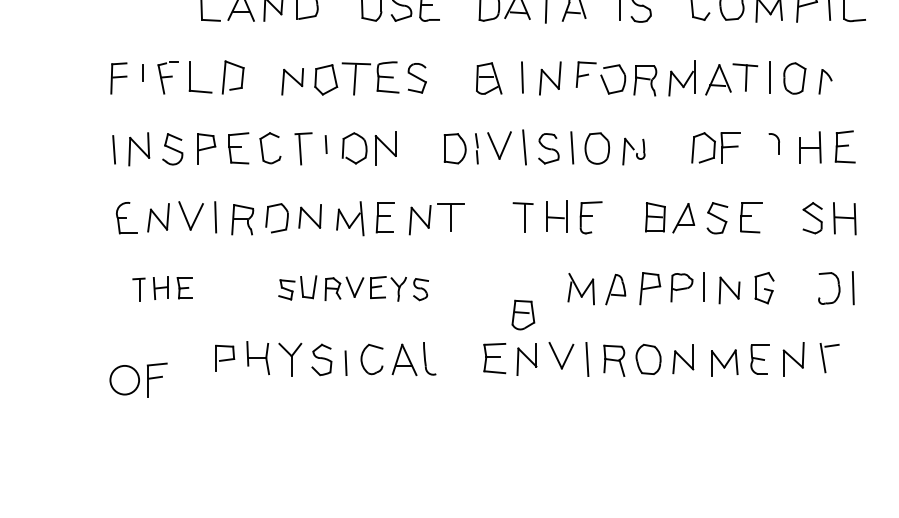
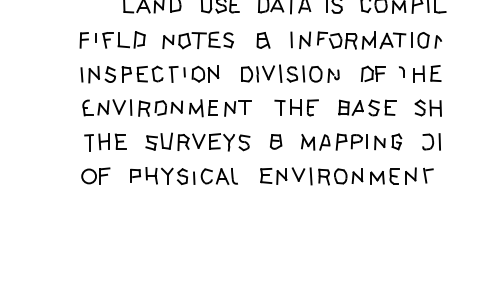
part: (674, 78) -> (365, 40), moved
part: (352, 287) -> (197, 141), size x1.43
part: (162, 289) -> (105, 142), size x1.43
part: (524, 314) -> (276, 141), moved
part: (137, 378) -> (95, 175), moved

